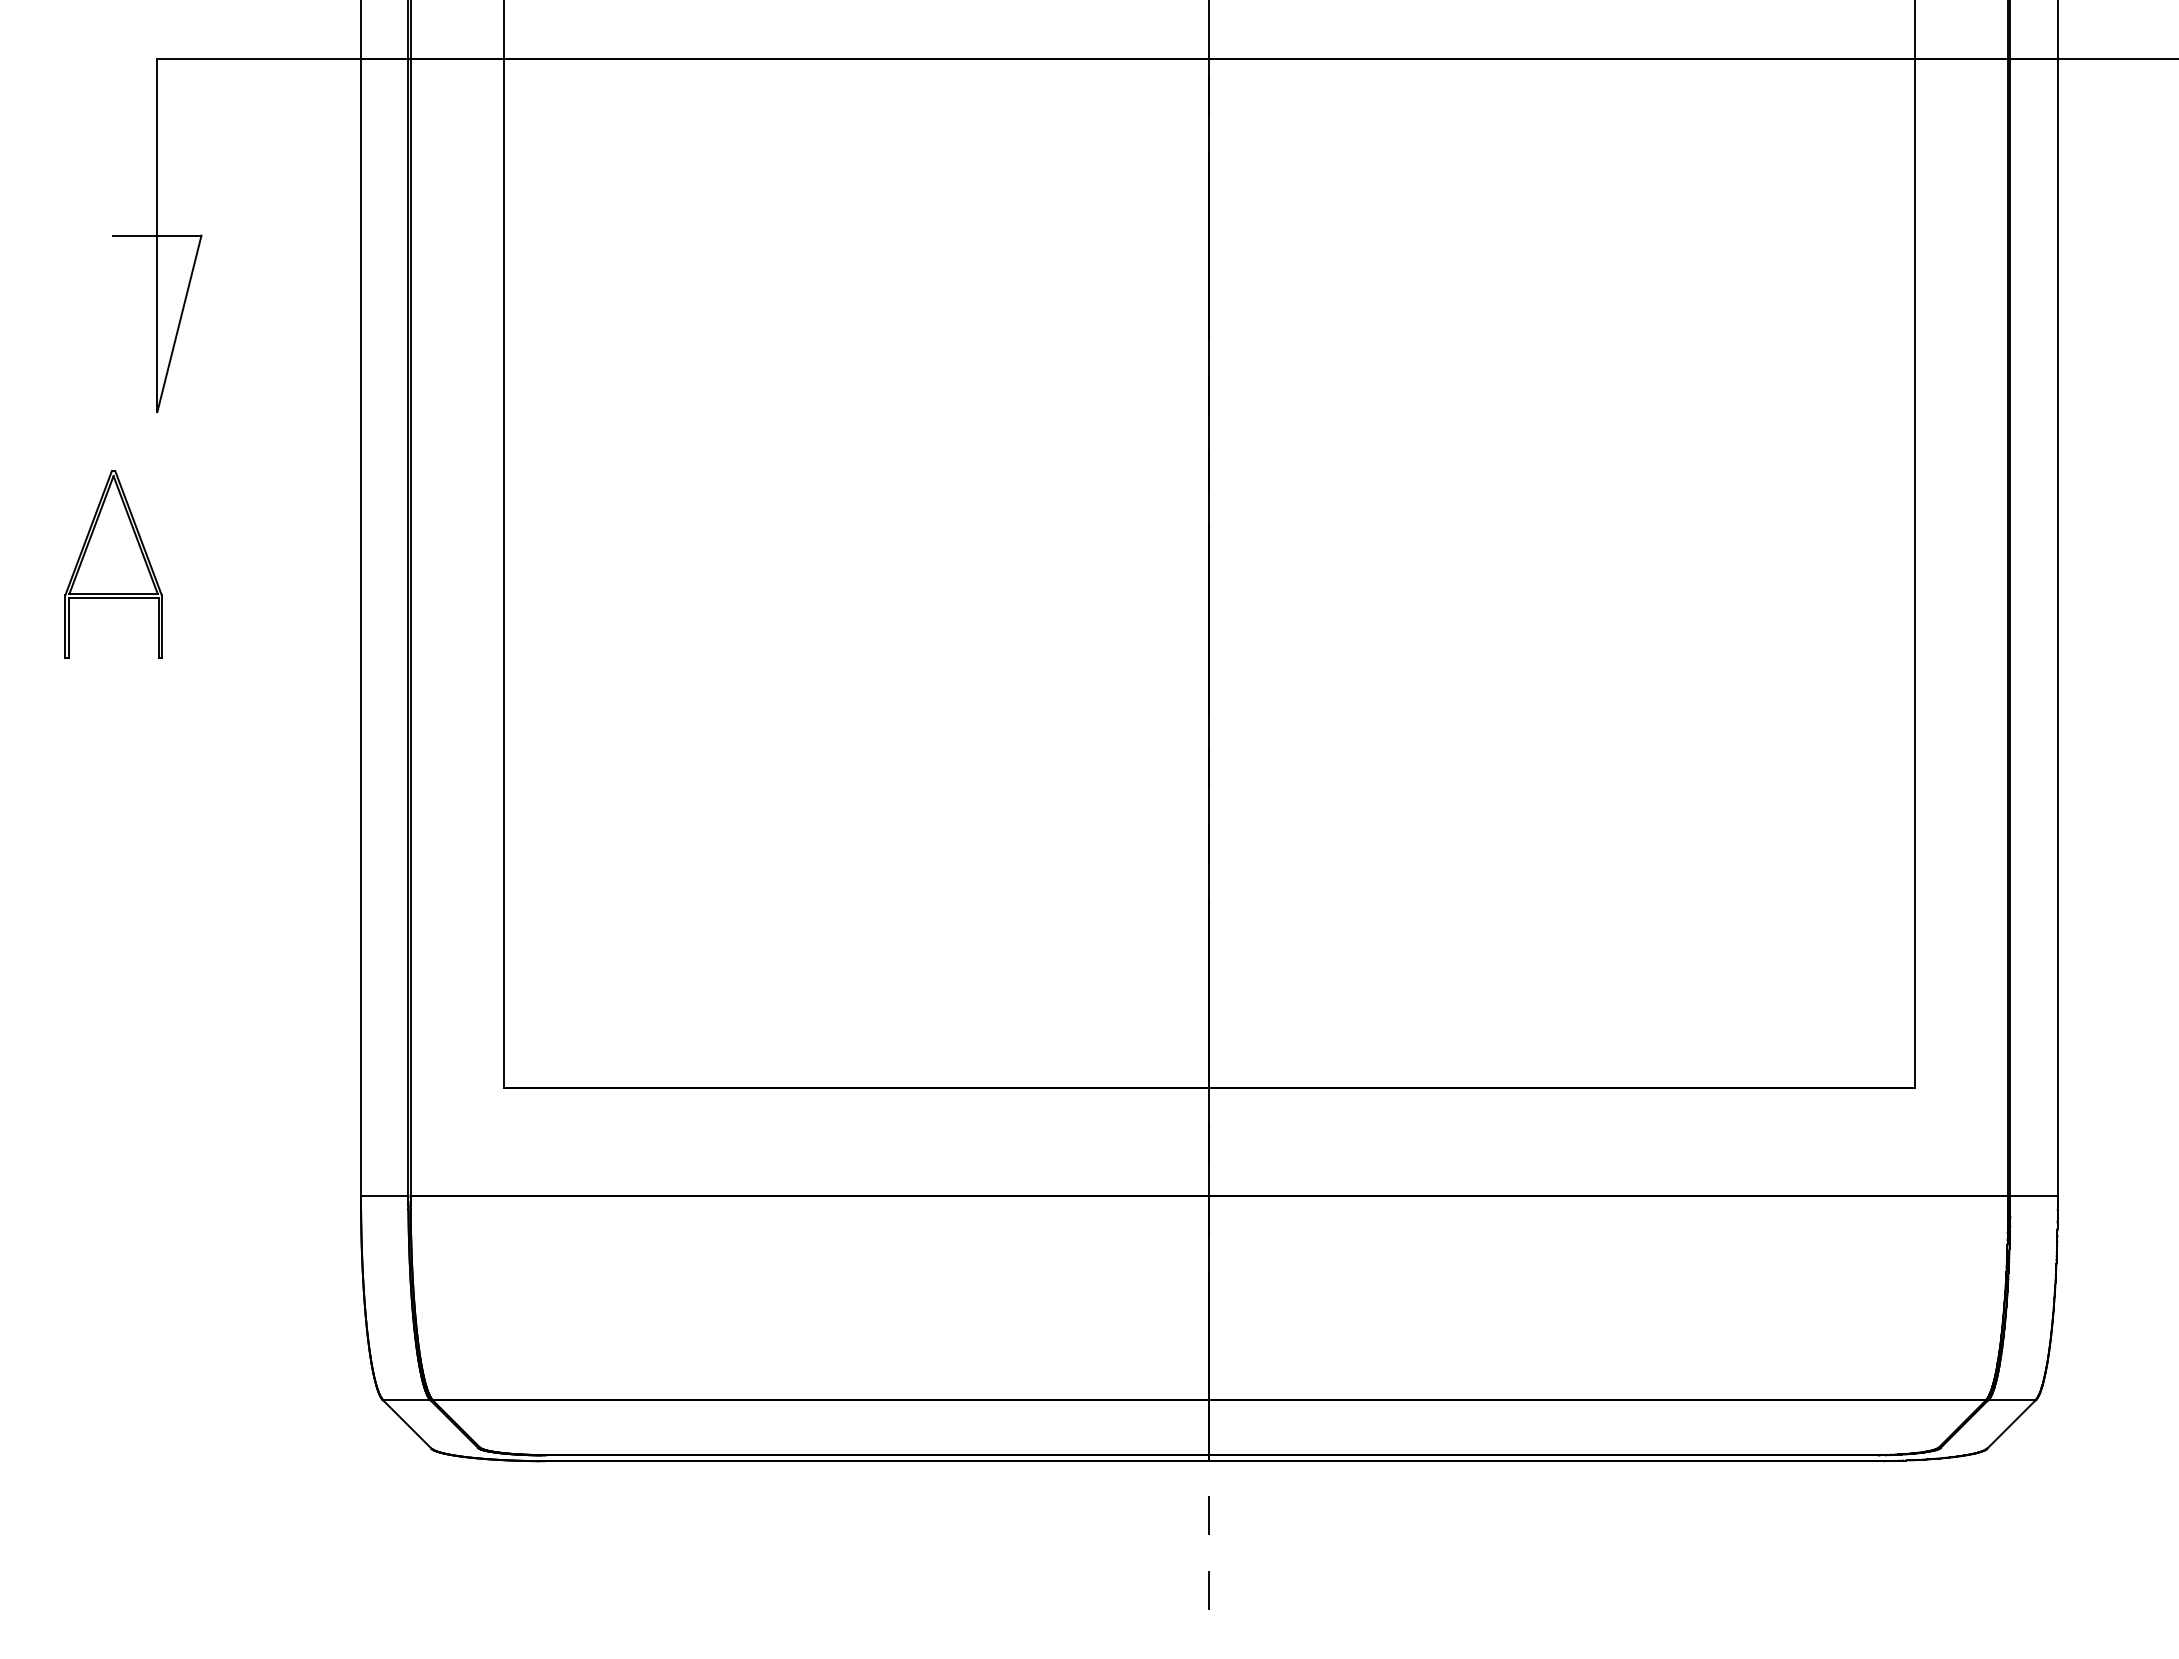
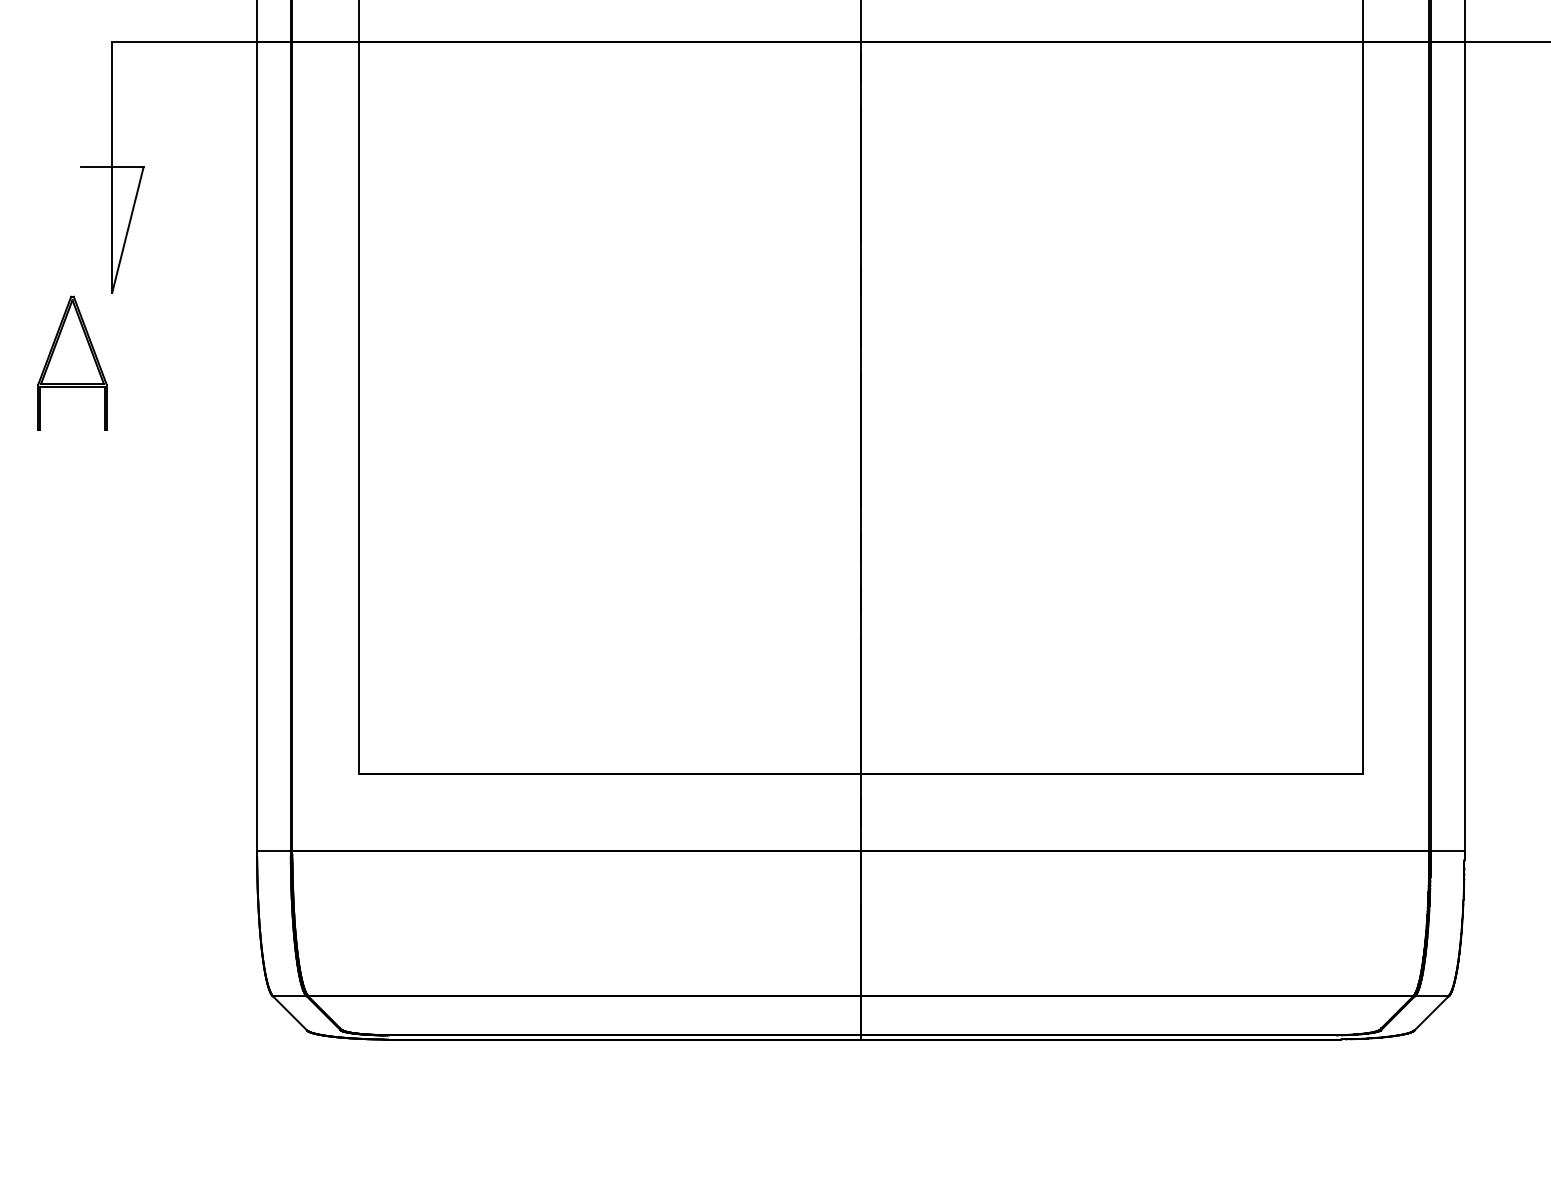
part: (113, 564) -> (72, 362), moved
line: (1208, 1515) -> (860, 1078), removed
line: (1208, 1590) -> (860, 1131), removed

